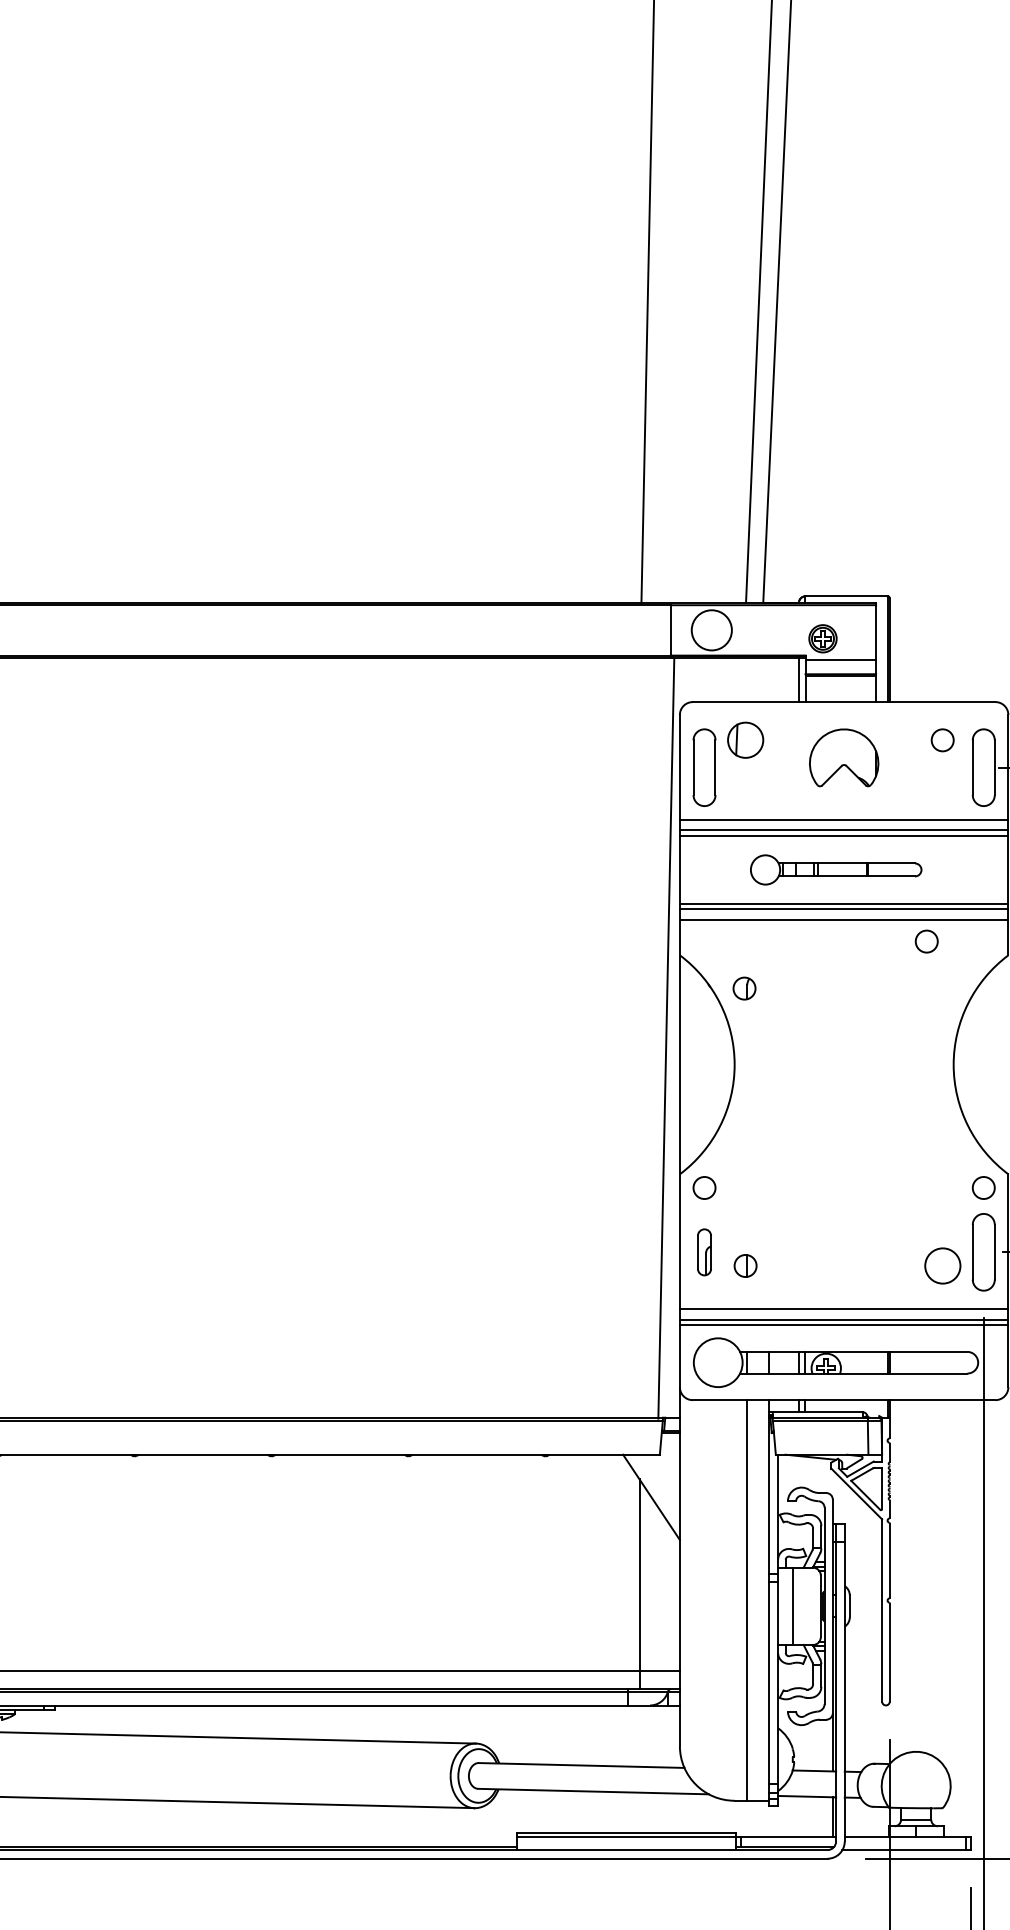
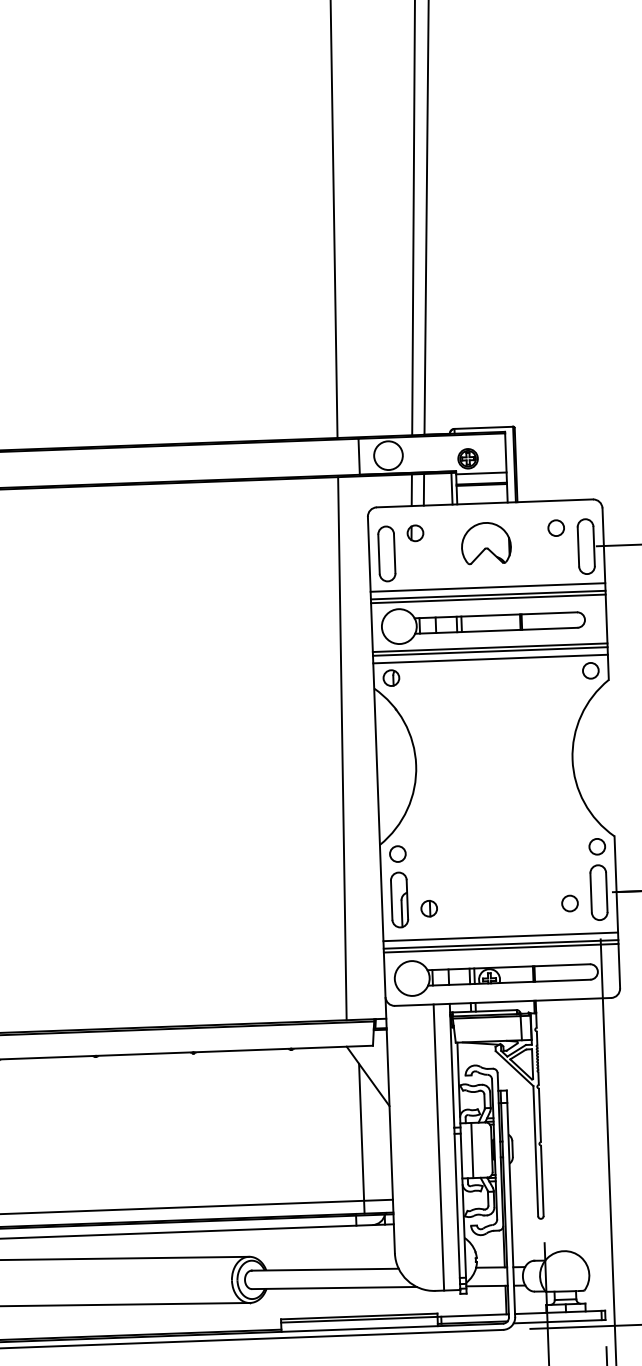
line: (742, 679) -> (411, 489), added
line: (759, 679) -> (423, 489), added
part: (745, 740) -> (415, 533), size x0.62
part: (836, 869) -> (483, 623), size x1.67
circle: (926, 941) -> (590, 670), moved
part: (744, 988) -> (391, 678), moved
line: (666, 1038) -> (342, 748), moved
part: (704, 1252) -> (399, 900), size x1.67
circle: (942, 1265) -> (569, 903), size x0.62

